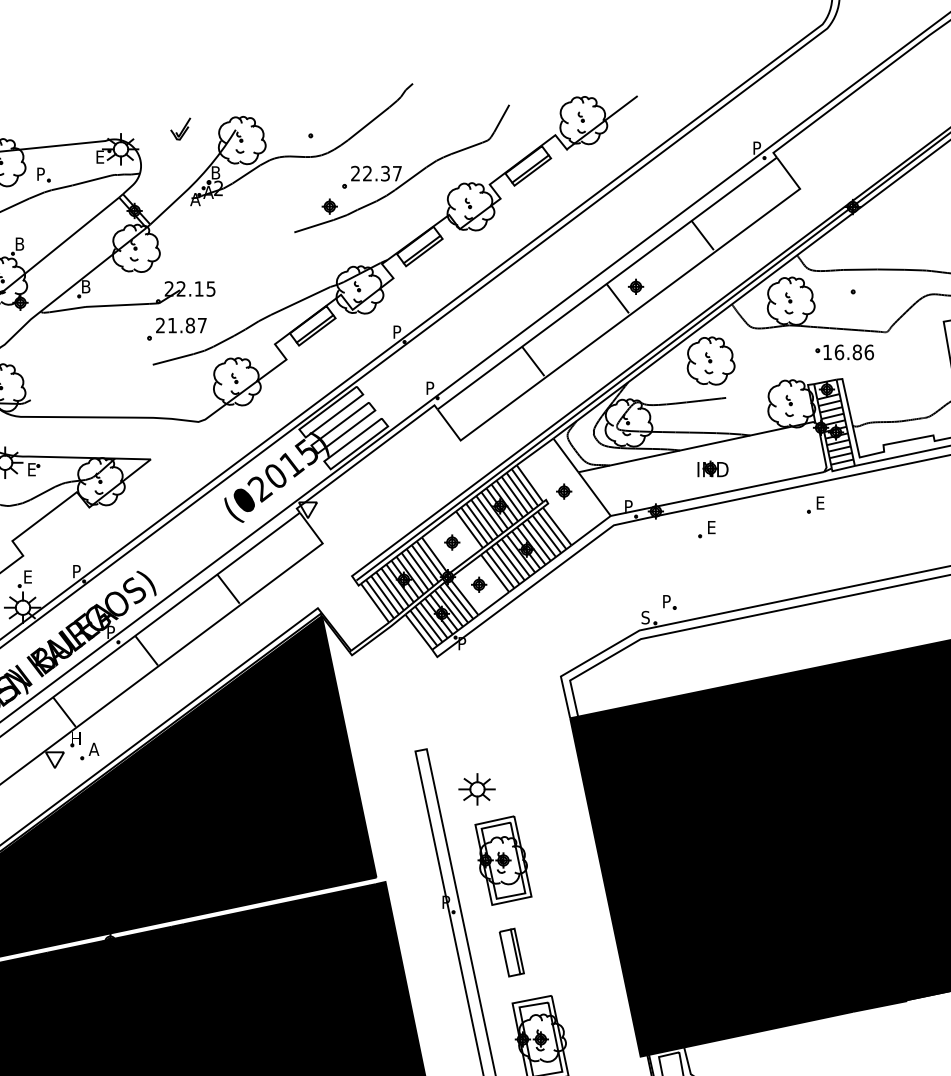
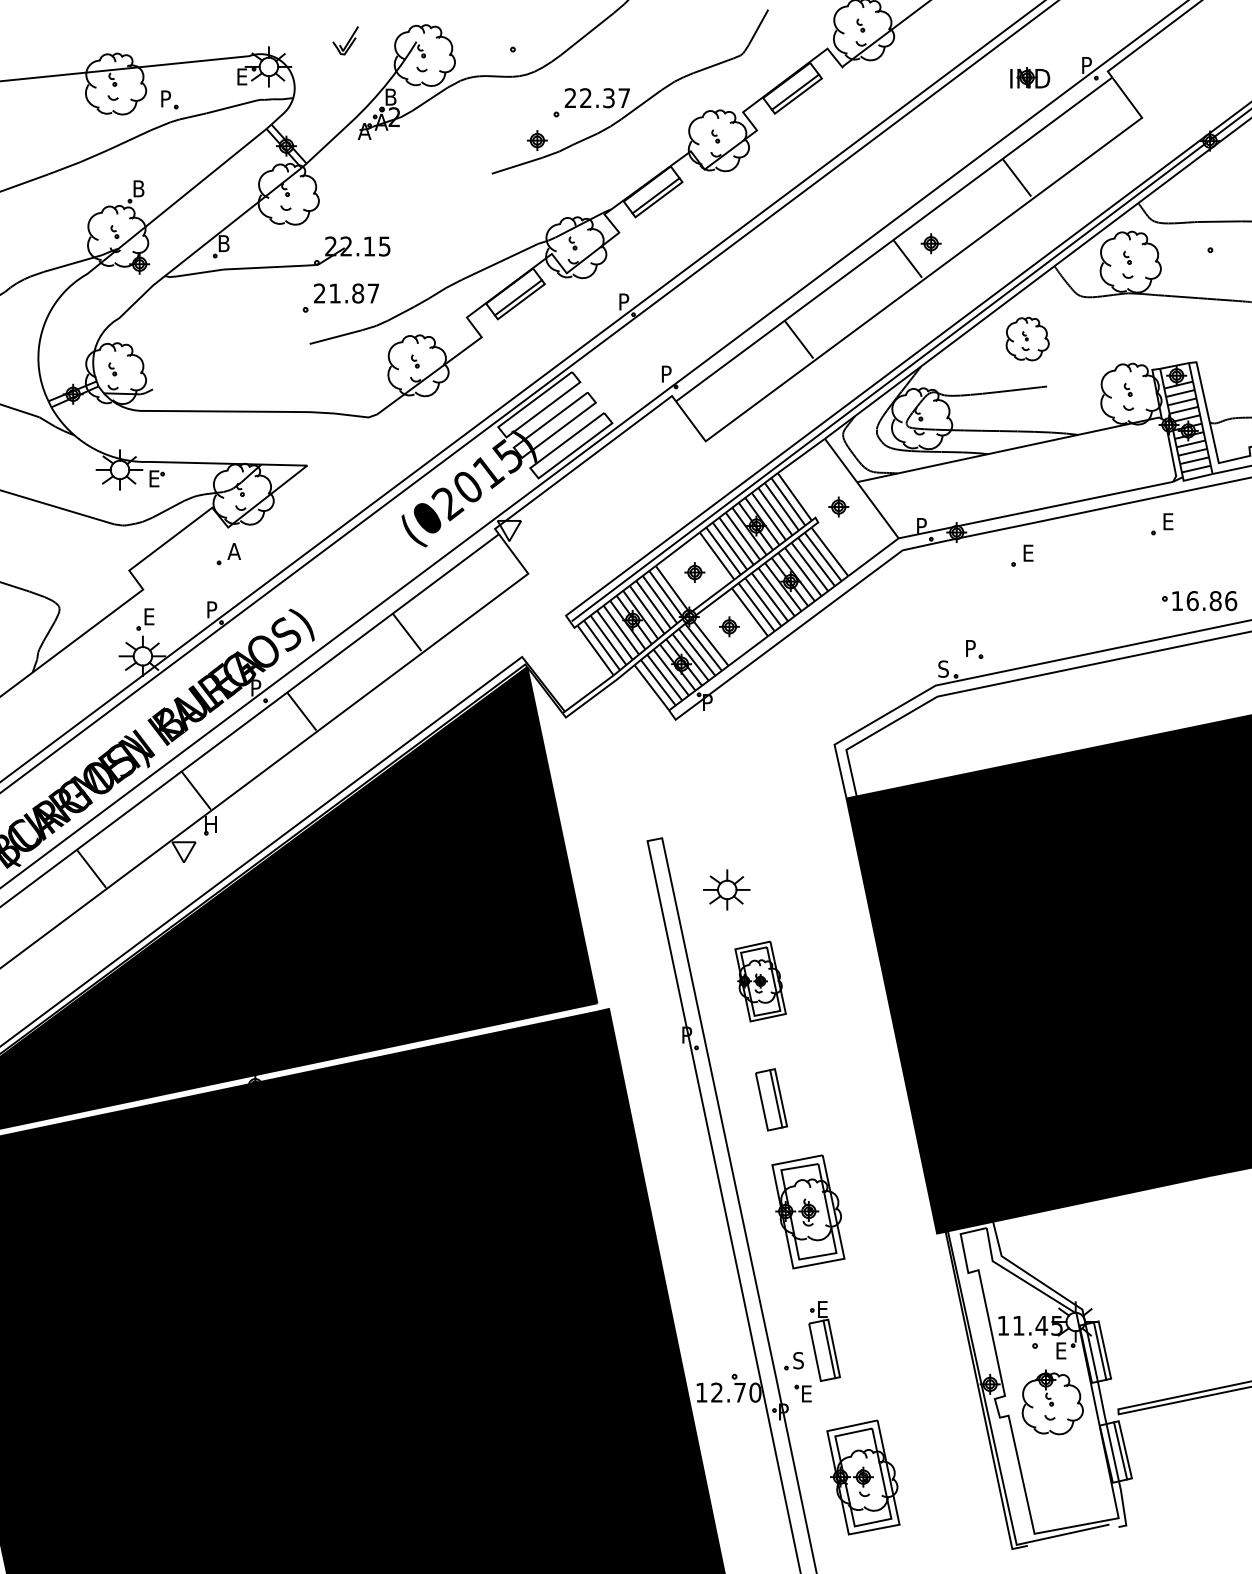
part: (844, 352) -> (1199, 601), moved
part: (710, 360) -> (1027, 338), size x0.7
part: (713, 468) -> (1030, 77), moved
part: (89, 751) -> (228, 554), moved
part: (503, 860) -> (760, 981), size x0.7

